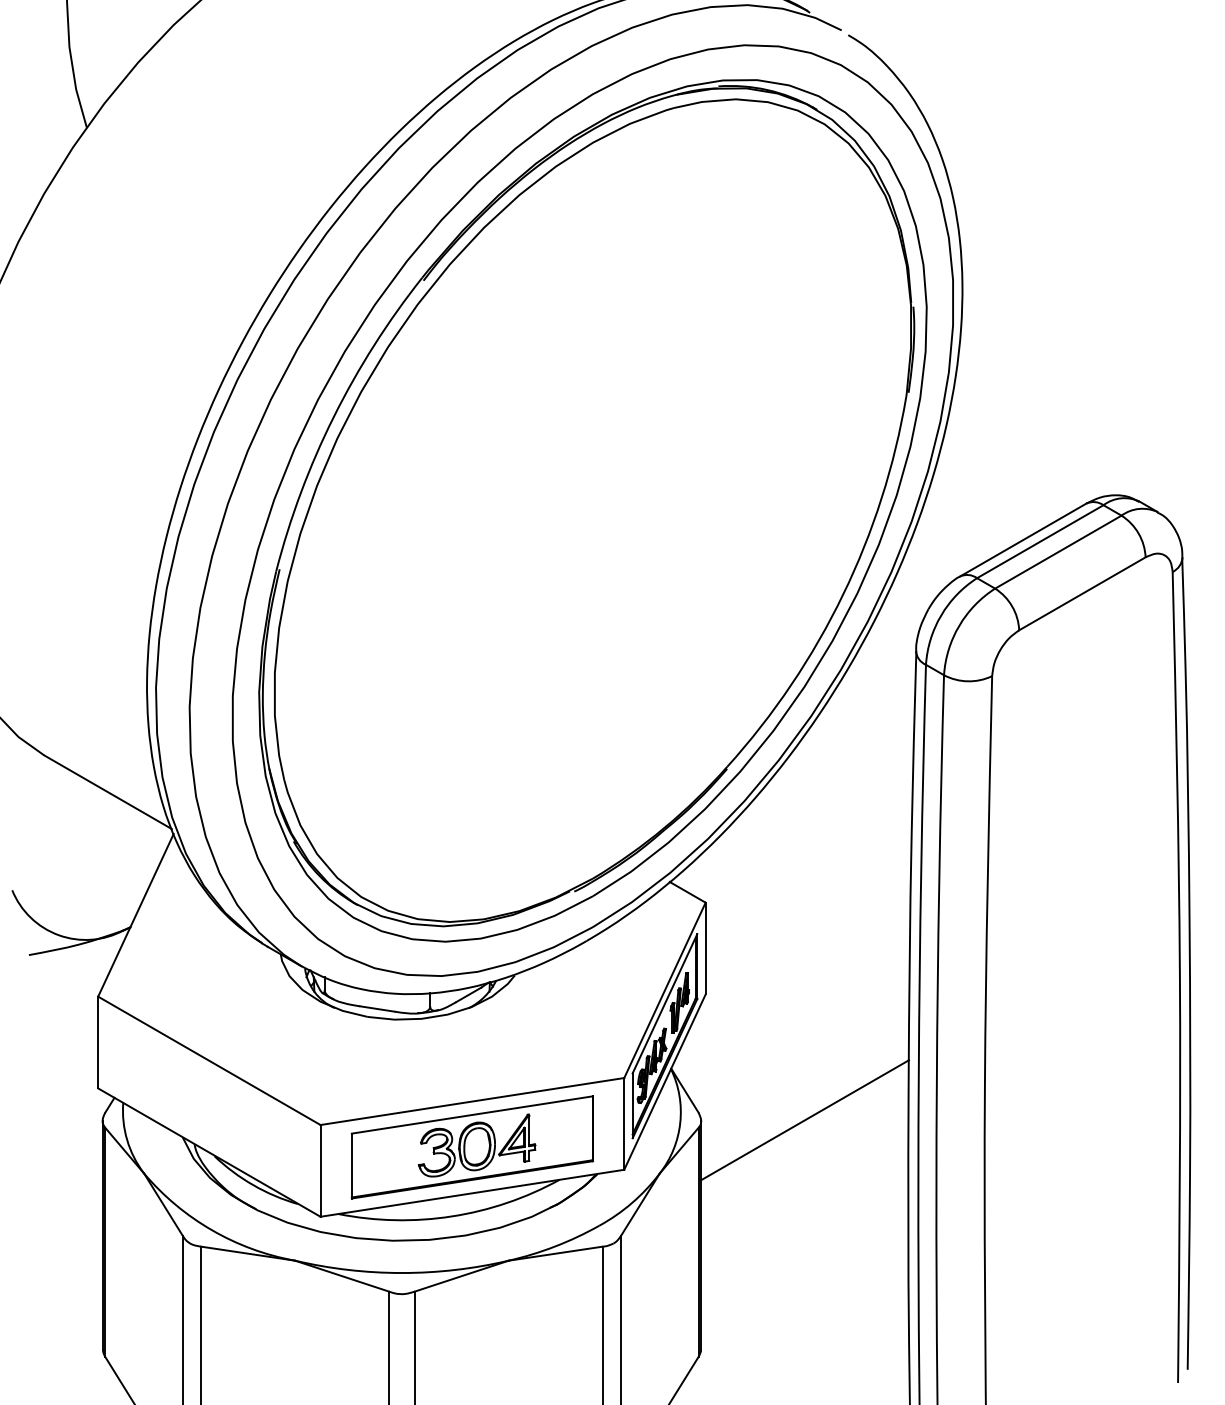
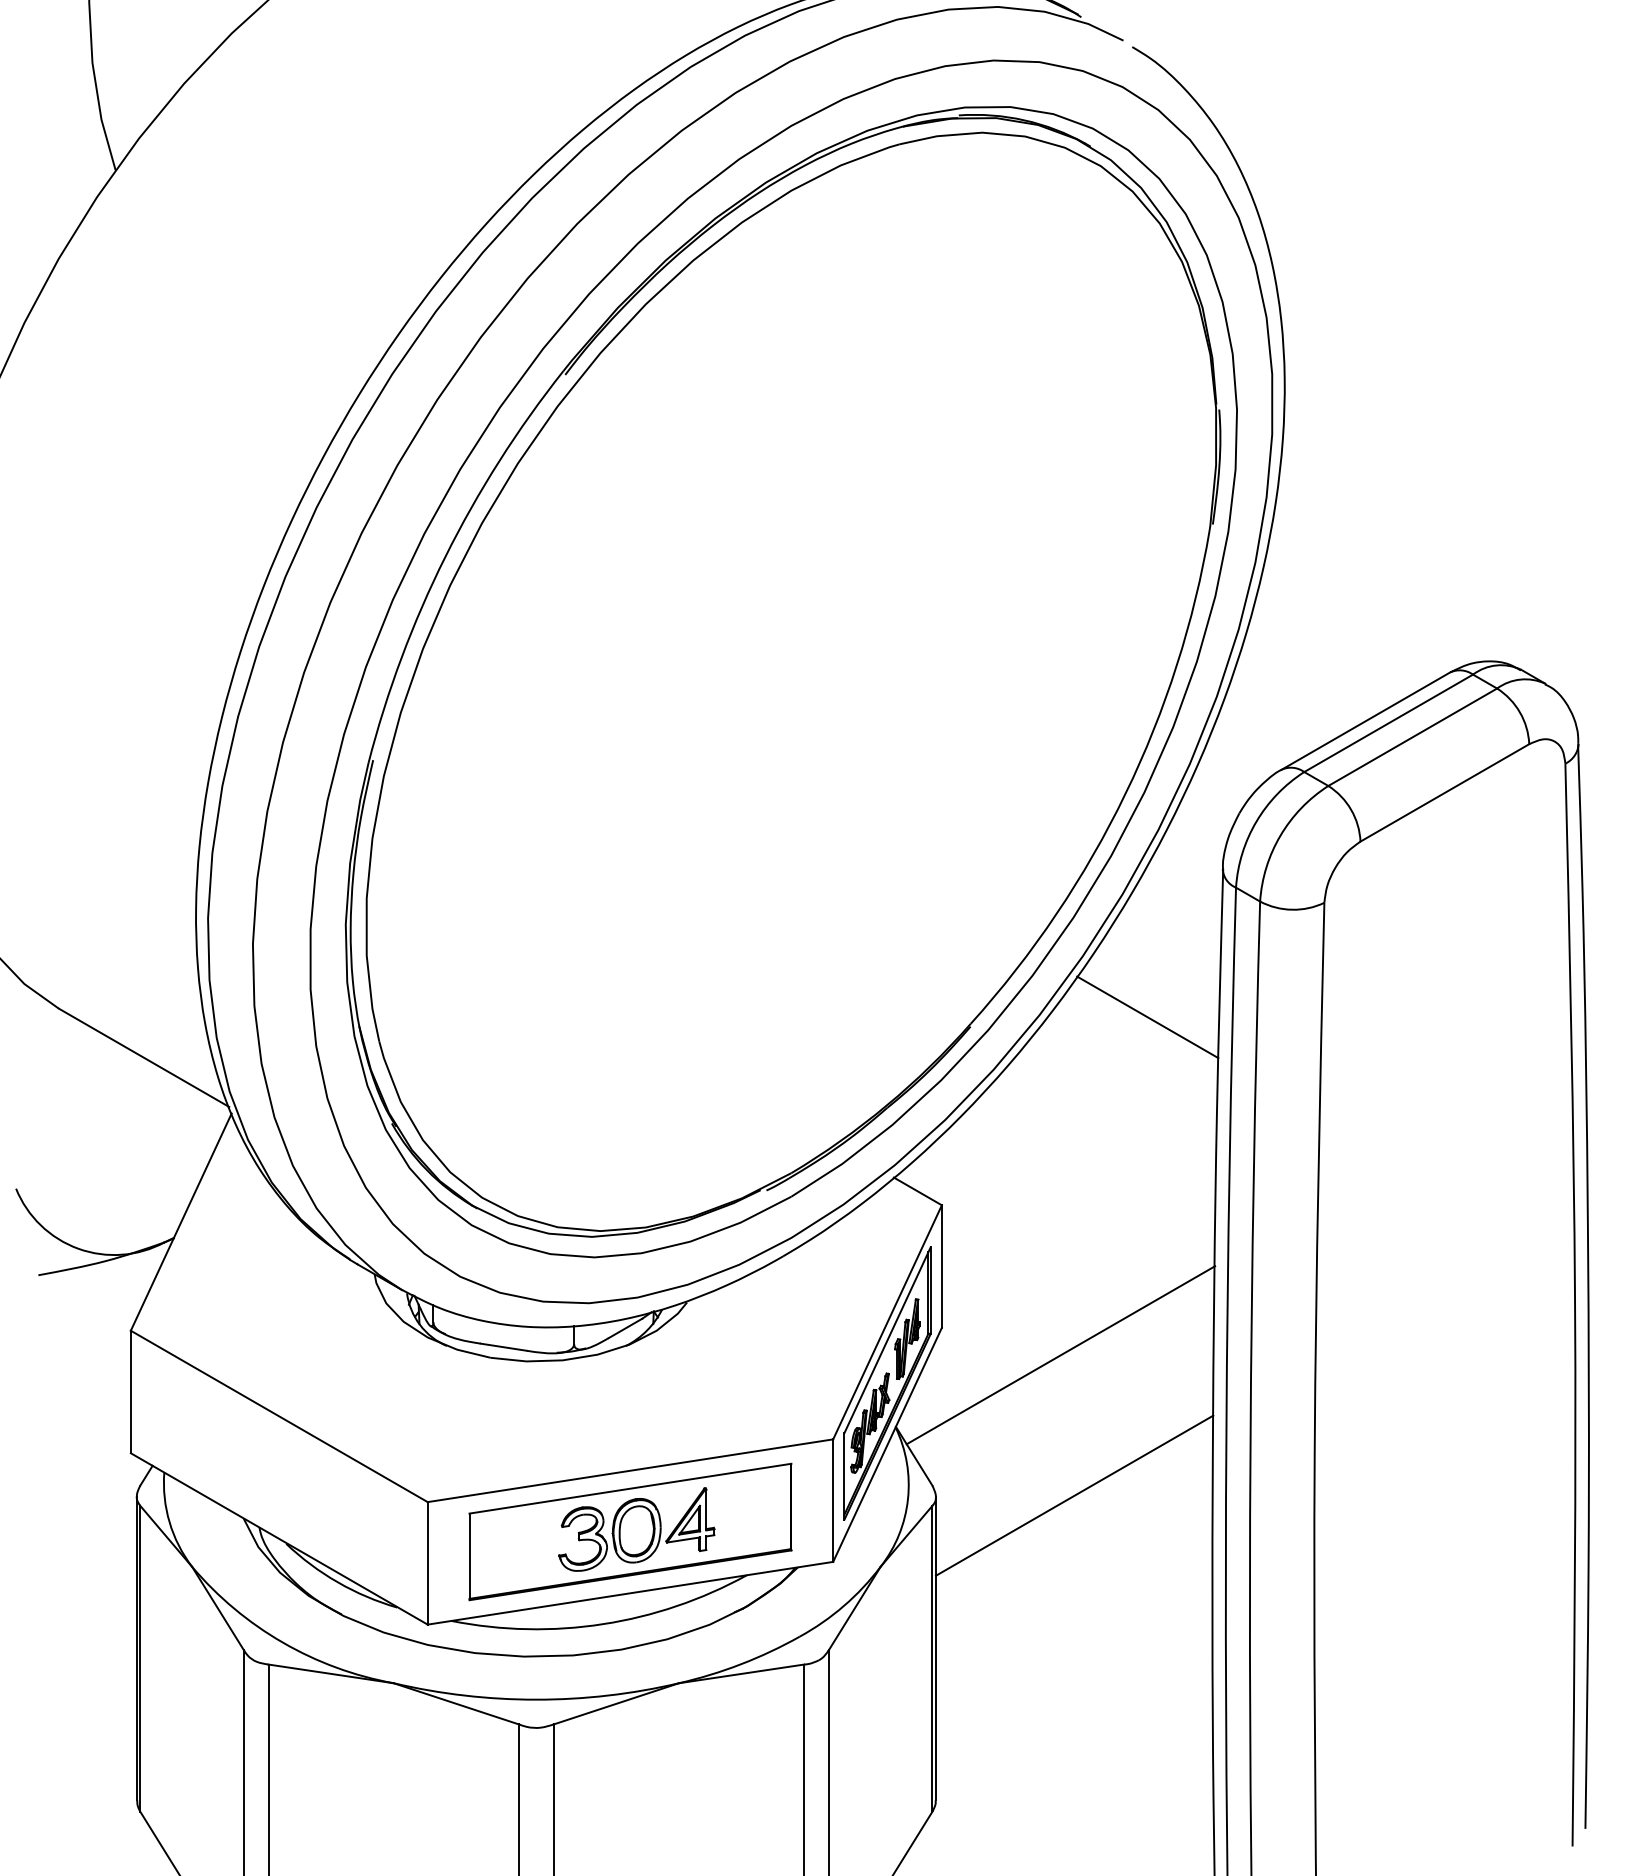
line: (859, 761) -> (1147, 1016), added
line: (794, 1014) -> (1060, 1354), added

